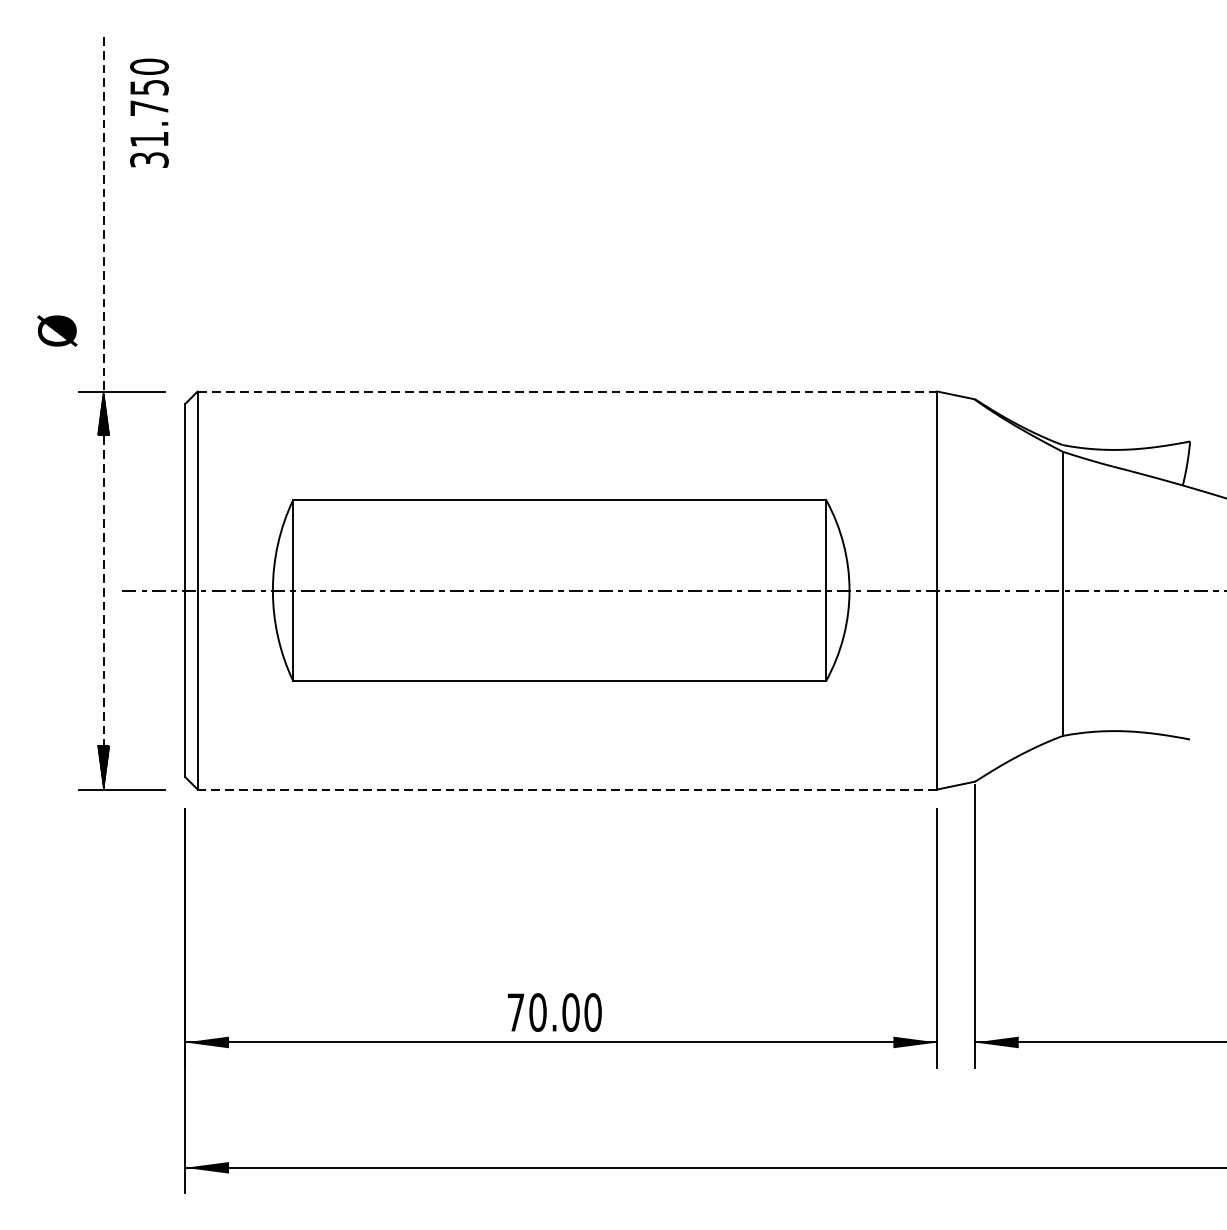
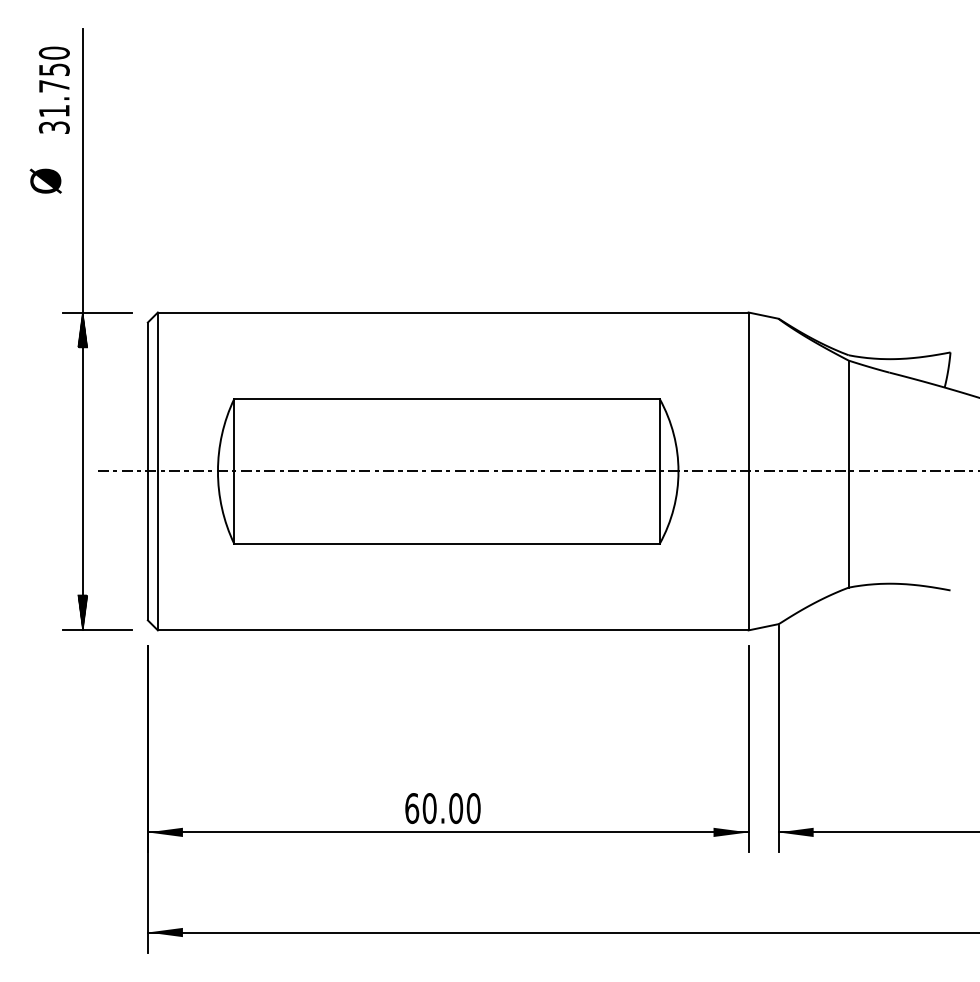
text: (148, 112) -> (53, 89), moved
text: (56, 330) -> (45, 180), moved
line: (566, 391) -> (452, 312), dashed -> solid
line: (103, 412) -> (82, 329), dashed -> solid
line: (567, 789) -> (453, 630), dashed -> solid
text: (516, 1012) -> (412, 808), 70.00 -> 60.00

